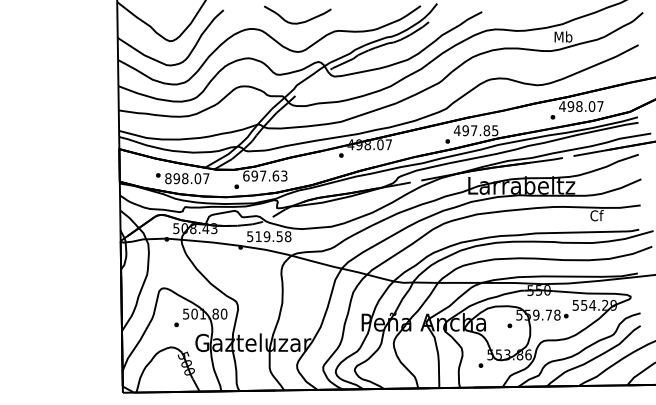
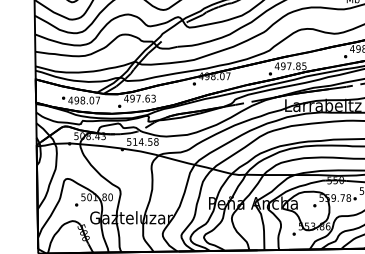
text: (245, 175) -> (125, 98), 697.63 -> 497.63
text: (167, 178) -> (70, 100), 898.07 -> 498.07
text: (266, 236) -> (140, 141), 519.58 -> 514.58

